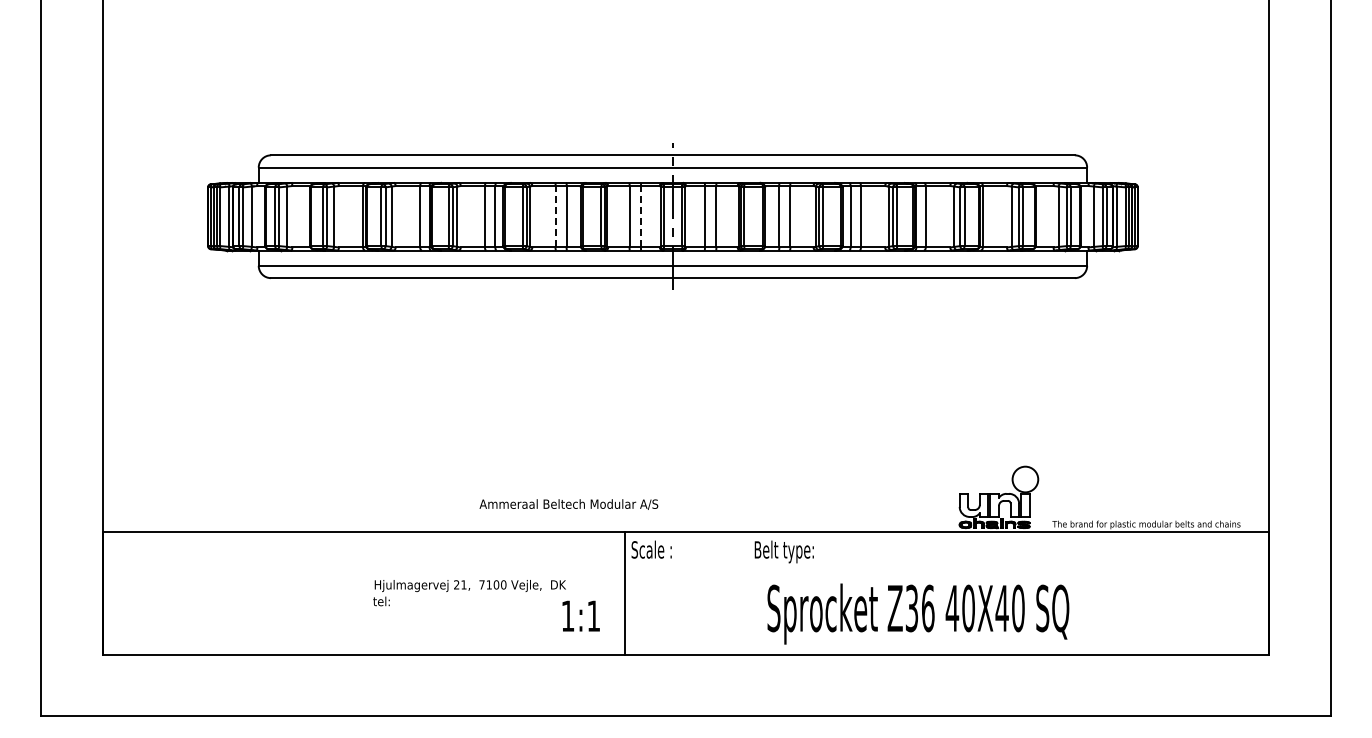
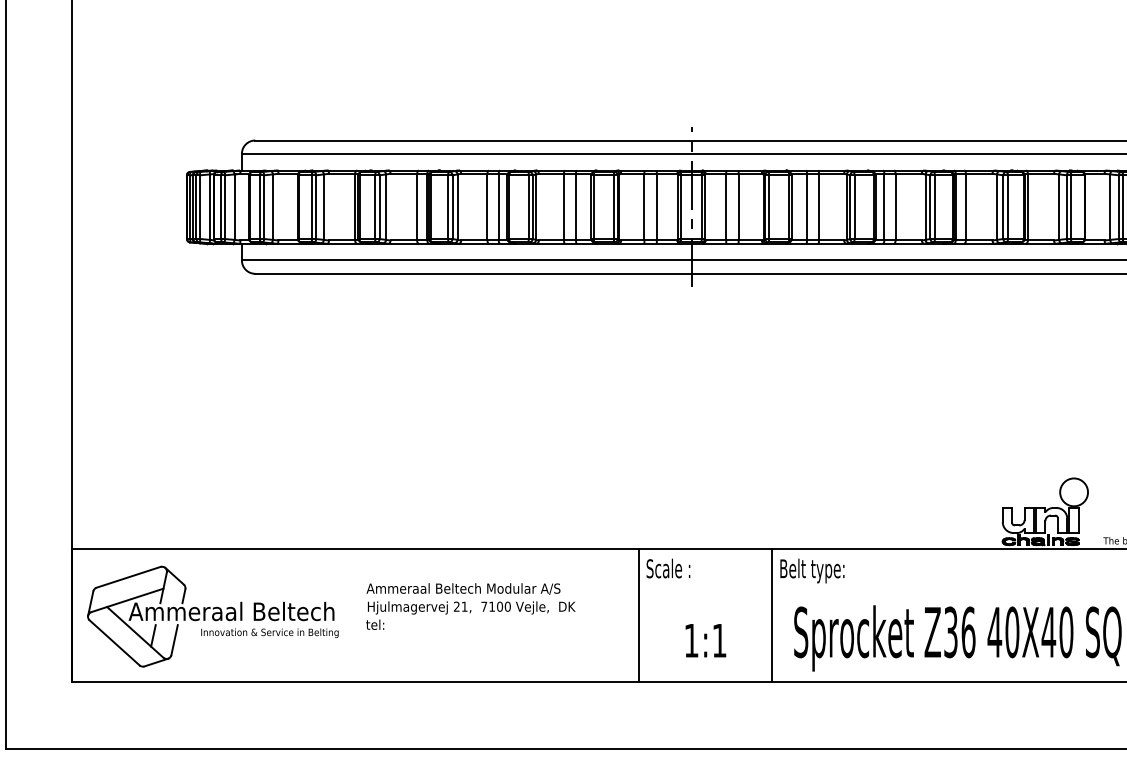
line: (555, 216) -> (564, 206), dashed -> solid
line: (640, 216) -> (656, 206), dashed -> solid
text: (568, 504) -> (463, 588), moved
line: (747, 592) -> (772, 615), added
part: (231, 593) -> (212, 616), added
text: (580, 615) -> (705, 639), moved

